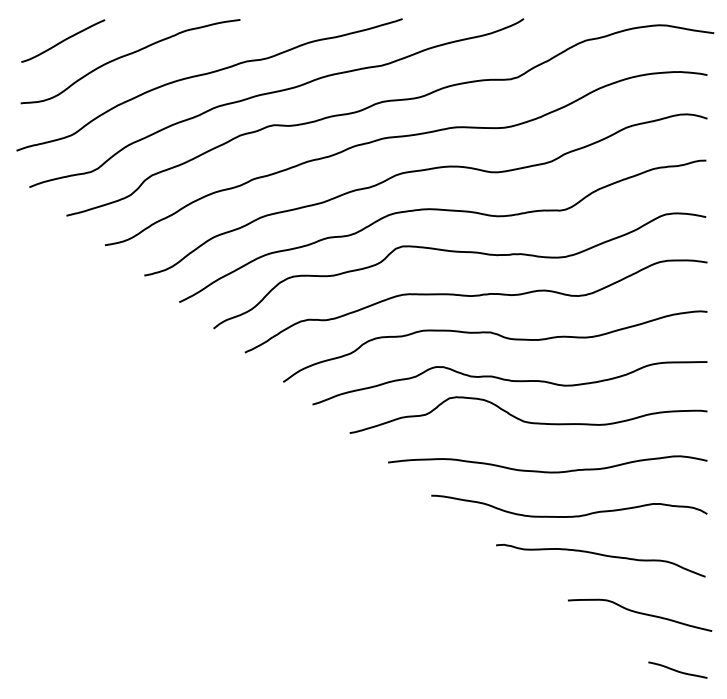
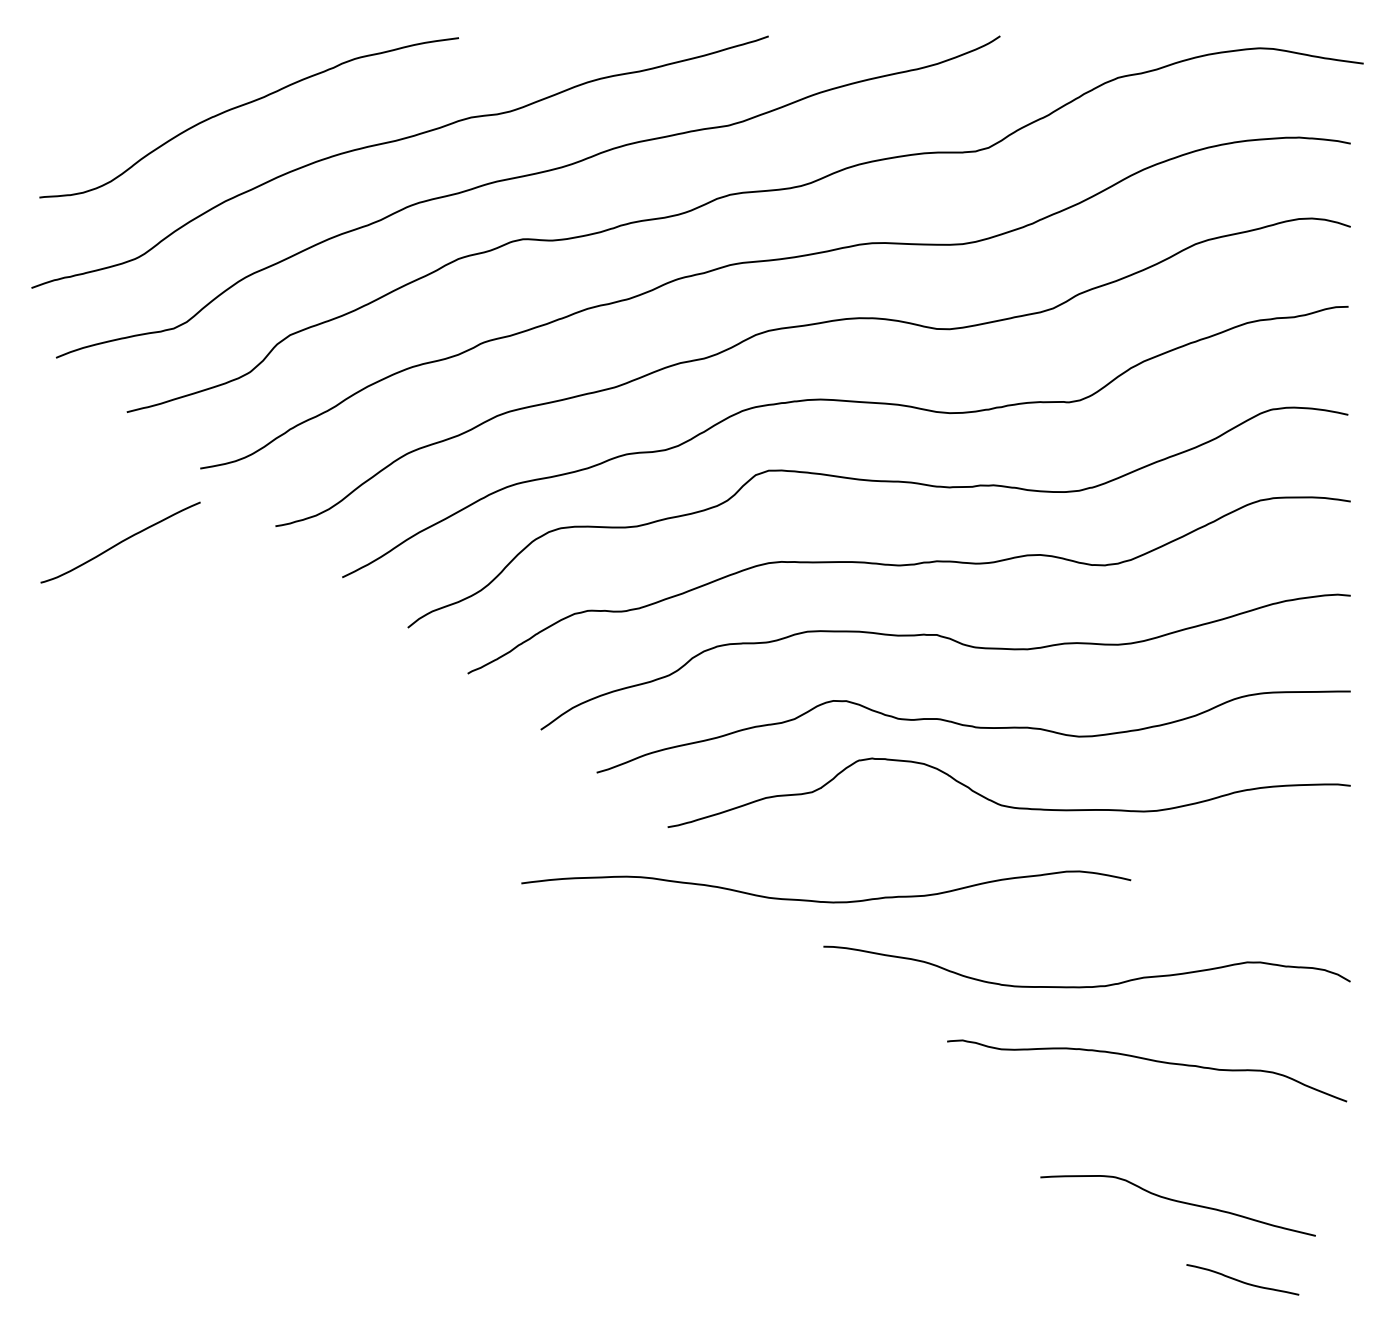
curve: (63, 40) -> (121, 541), moved
curve: (547, 471) -> (825, 900), moved
curve: (640, 614) -> (1179, 1204), moved
curve: (677, 670) -> (1242, 1280), moved

